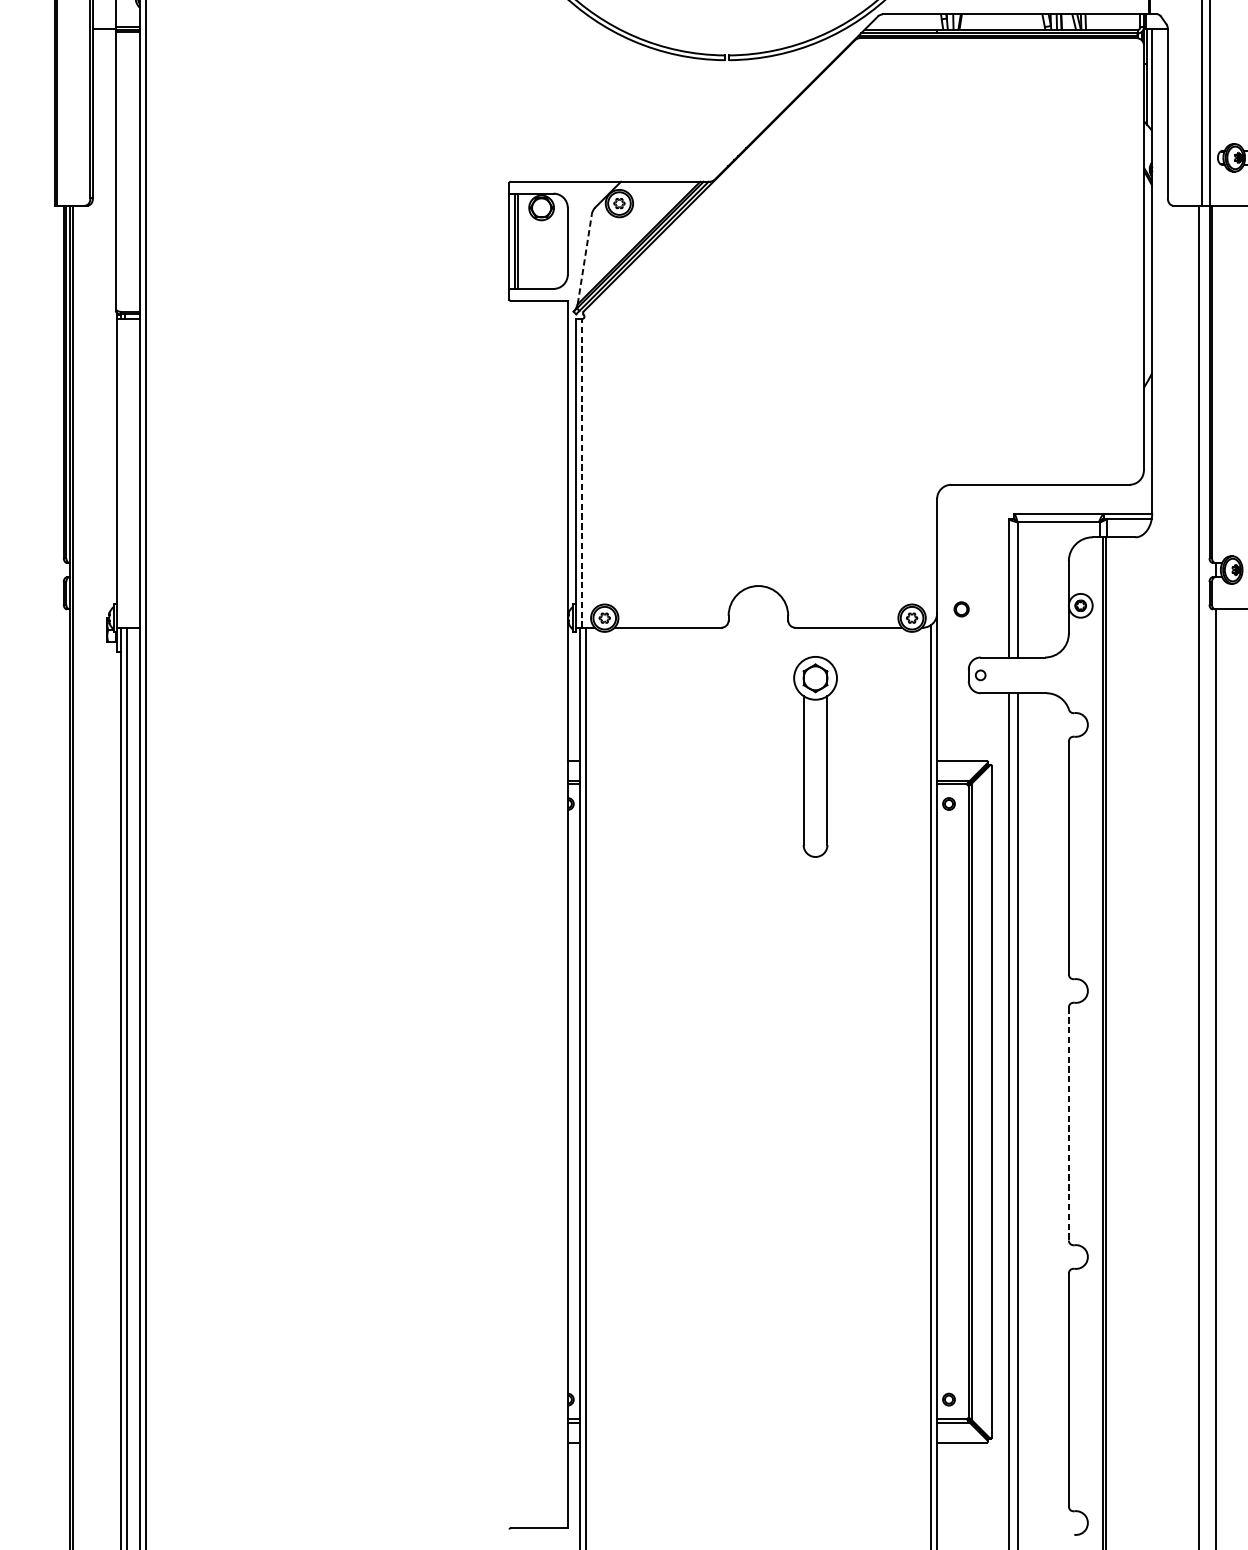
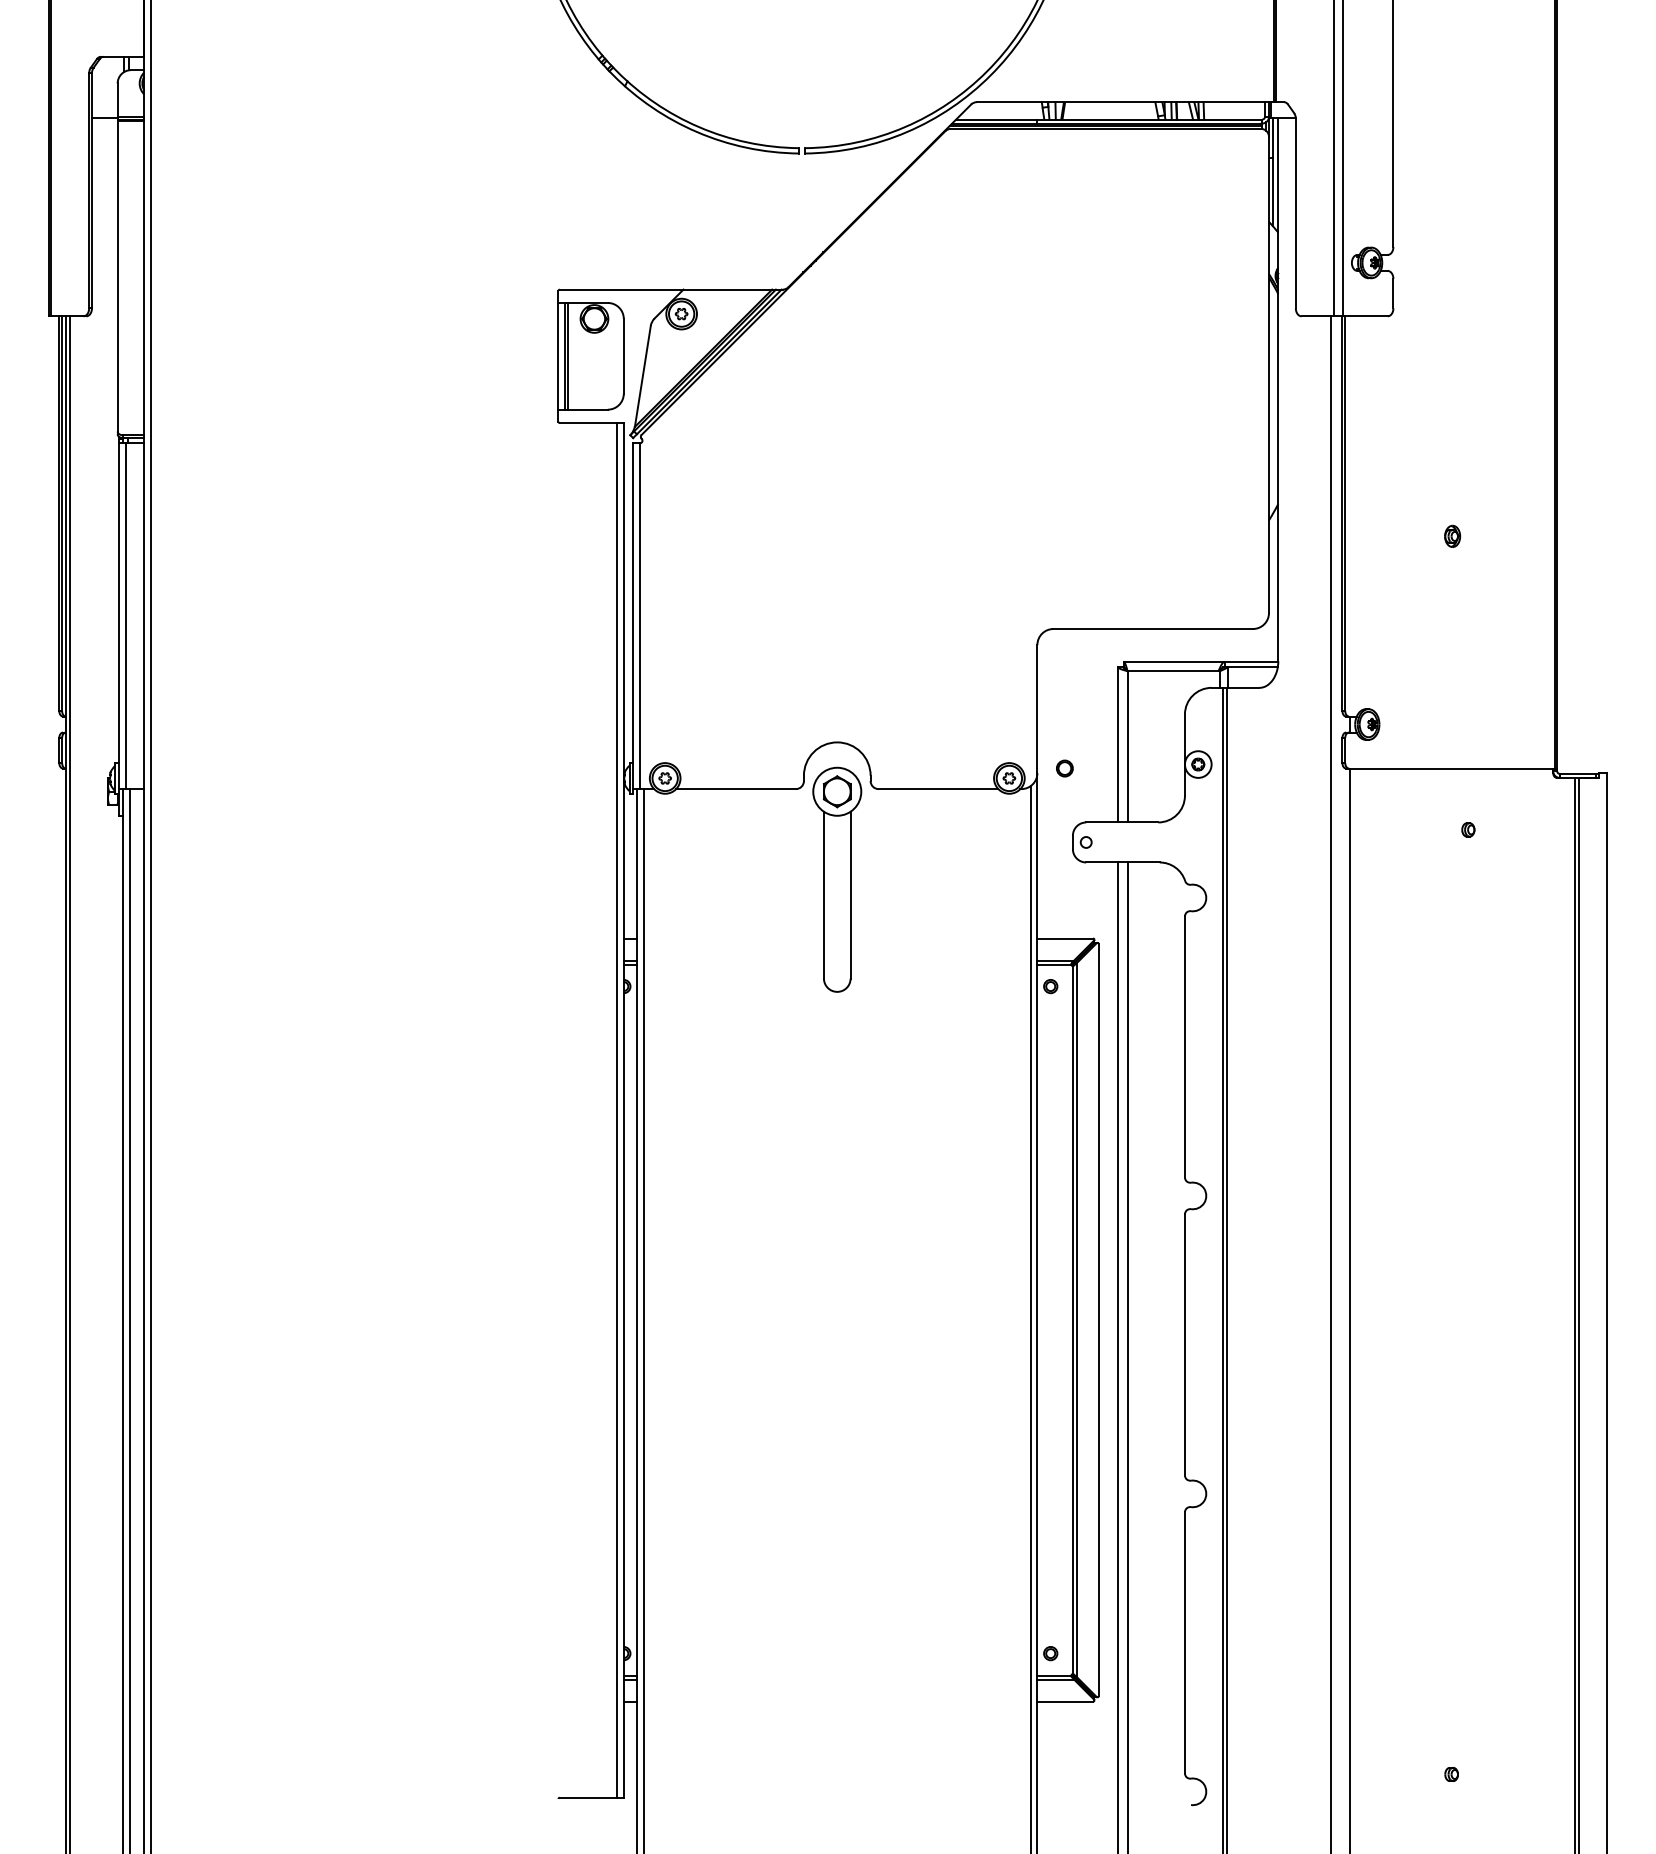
line: (584, 258) -> (642, 375), dashed -> solid
line: (122, 473) -> (125, 616), added
line: (581, 473) -> (639, 616), dashed -> solid
part: (815, 756) -> (837, 879), moved
line: (562, 914) -> (617, 1110), added
line: (1068, 1124) -> (1184, 1345), dashed -> solid

